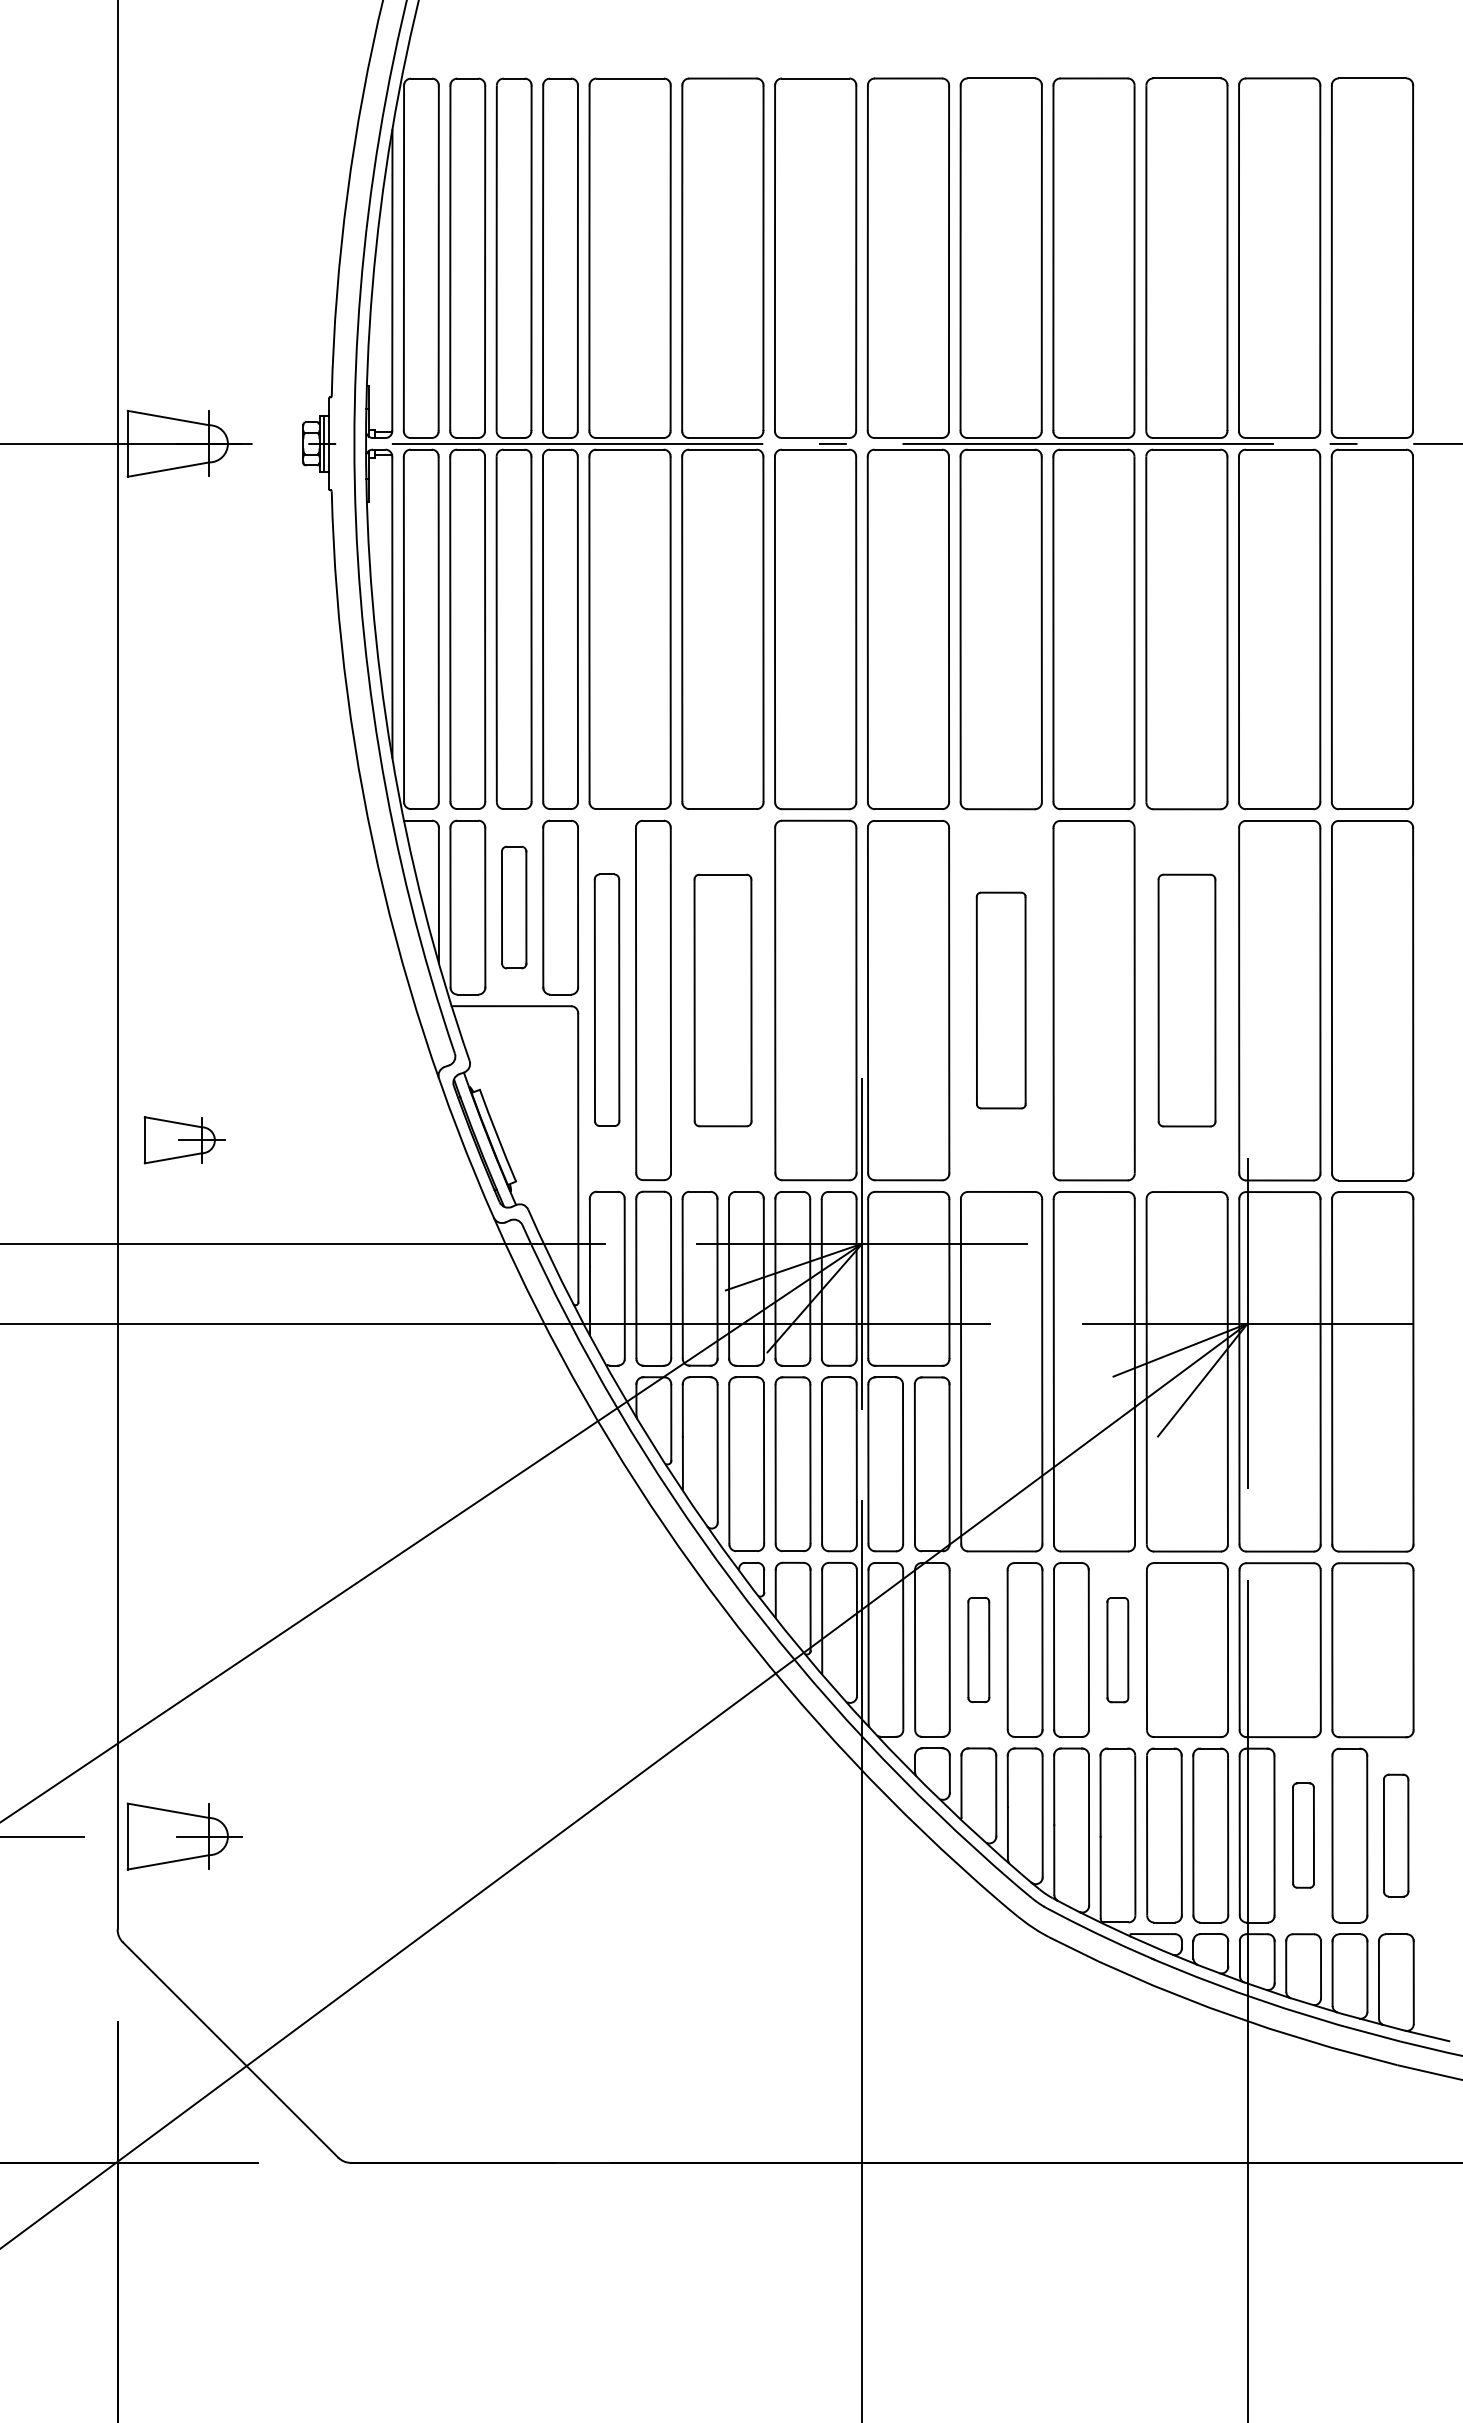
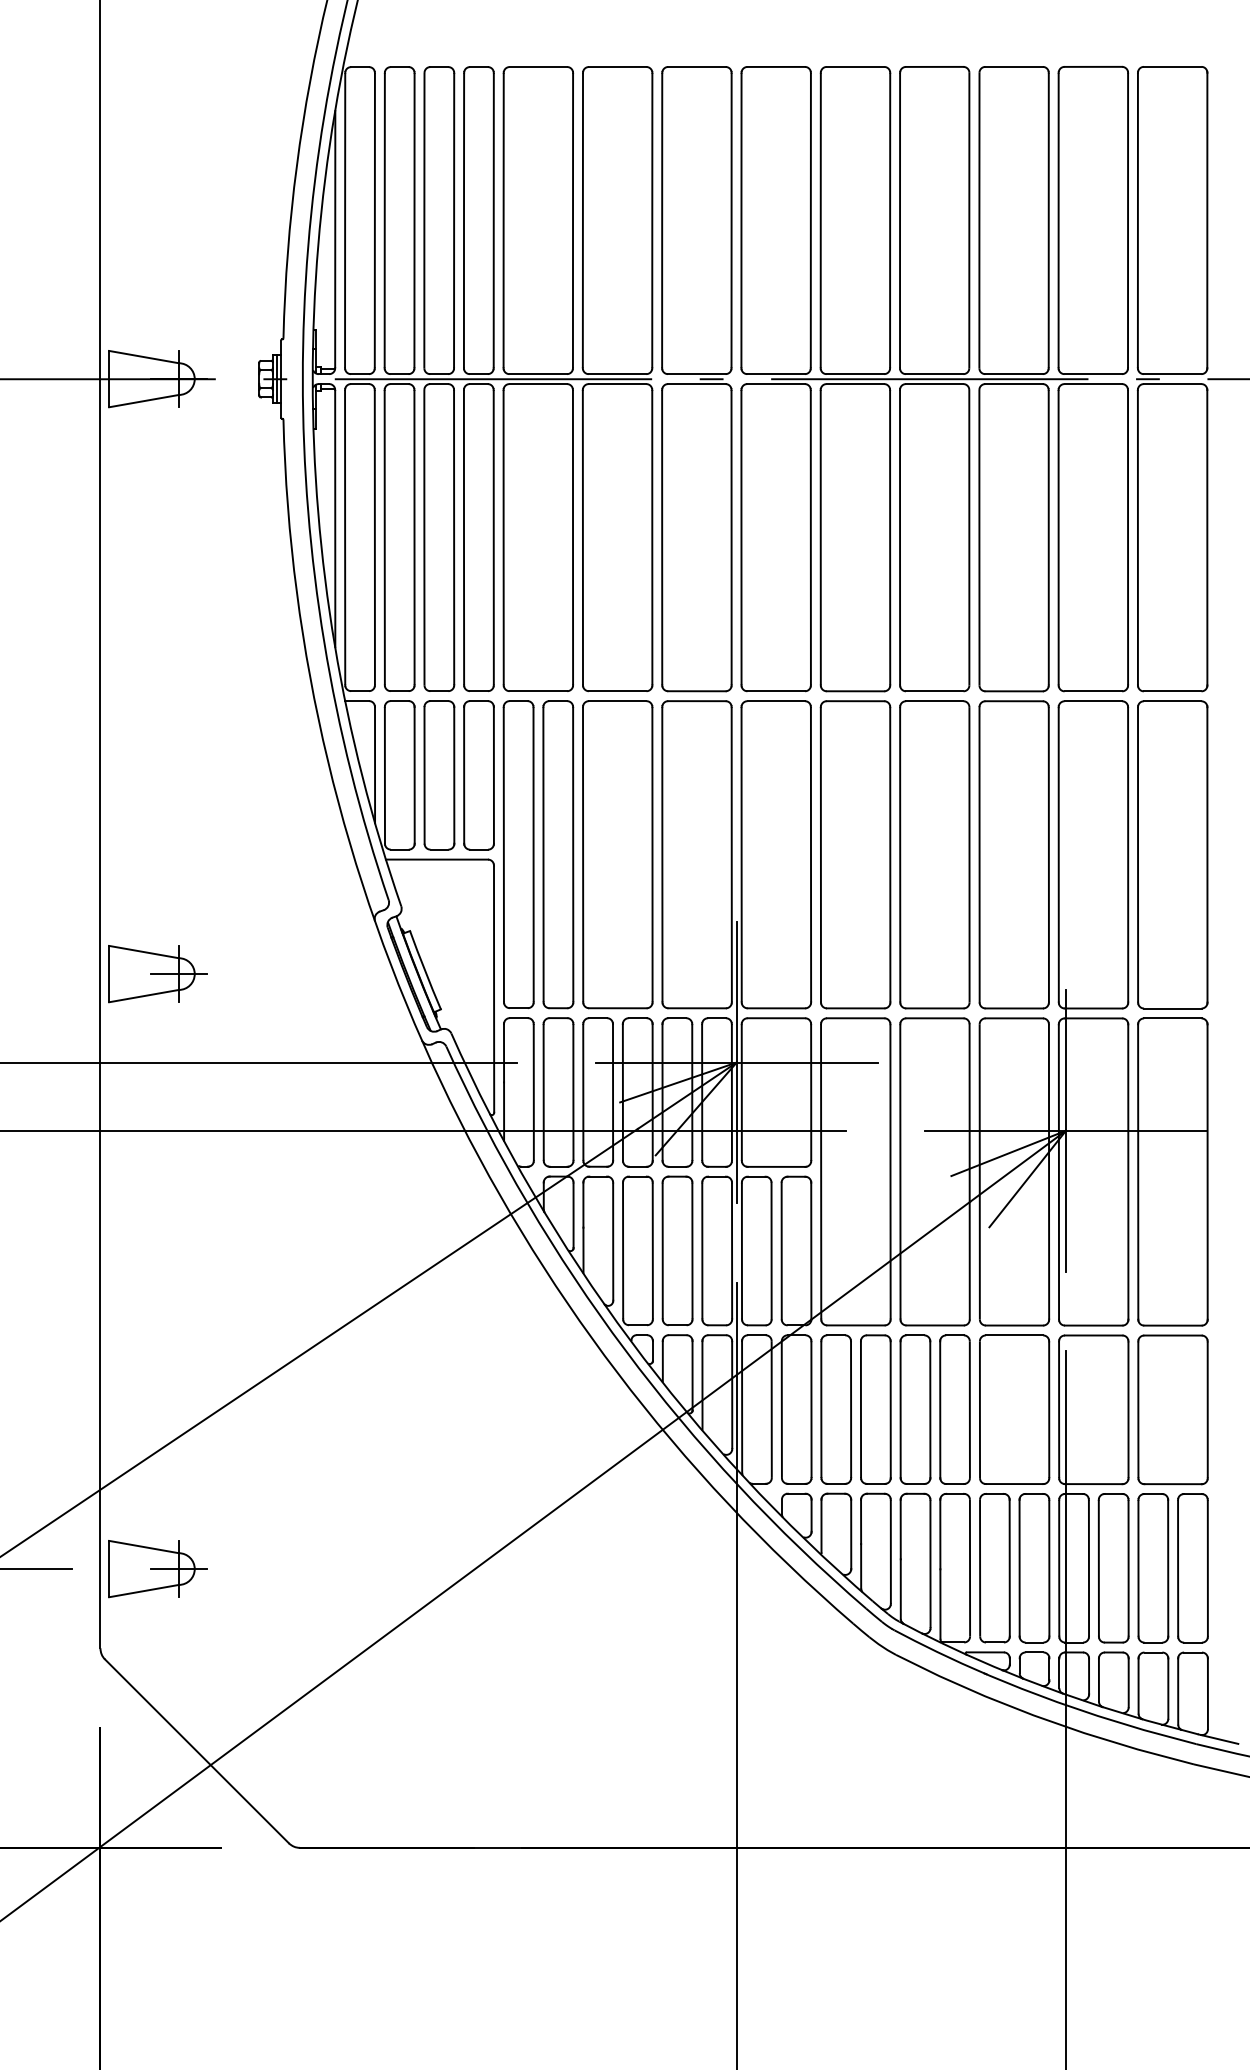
part: (513, 907) -> (438, 775), size x1.43
part: (606, 999) -> (518, 853), size x1.43
part: (722, 1000) -> (617, 854), size x1.43
part: (1000, 1000) -> (854, 854), size x1.67
part: (1186, 1000) -> (1013, 854), size x1.43
part: (184, 1140) -> (157, 974), size x1.43
part: (978, 1649) -> (836, 1409), size x1.67
part: (1117, 1649) -> (954, 1409), size x1.67
part: (1303, 1835) -> (1113, 1568), size x1.67
part: (1395, 1835) -> (1192, 1568), size x1.43

